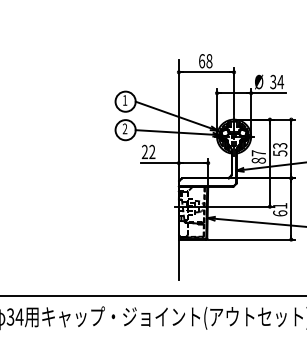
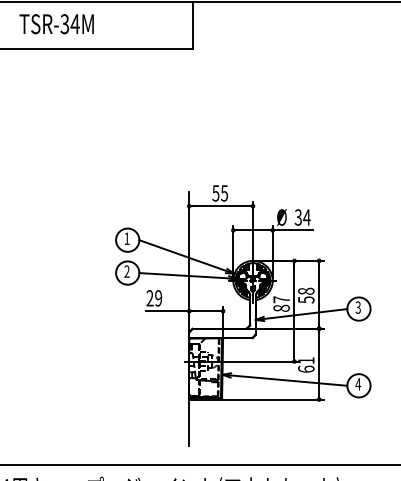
text: (205, 61) -> (220, 193), 68 -> 55
text: (280, 145) -> (306, 290), 53 -> 58
text: (152, 152) -> (158, 298), 22 -> 29

